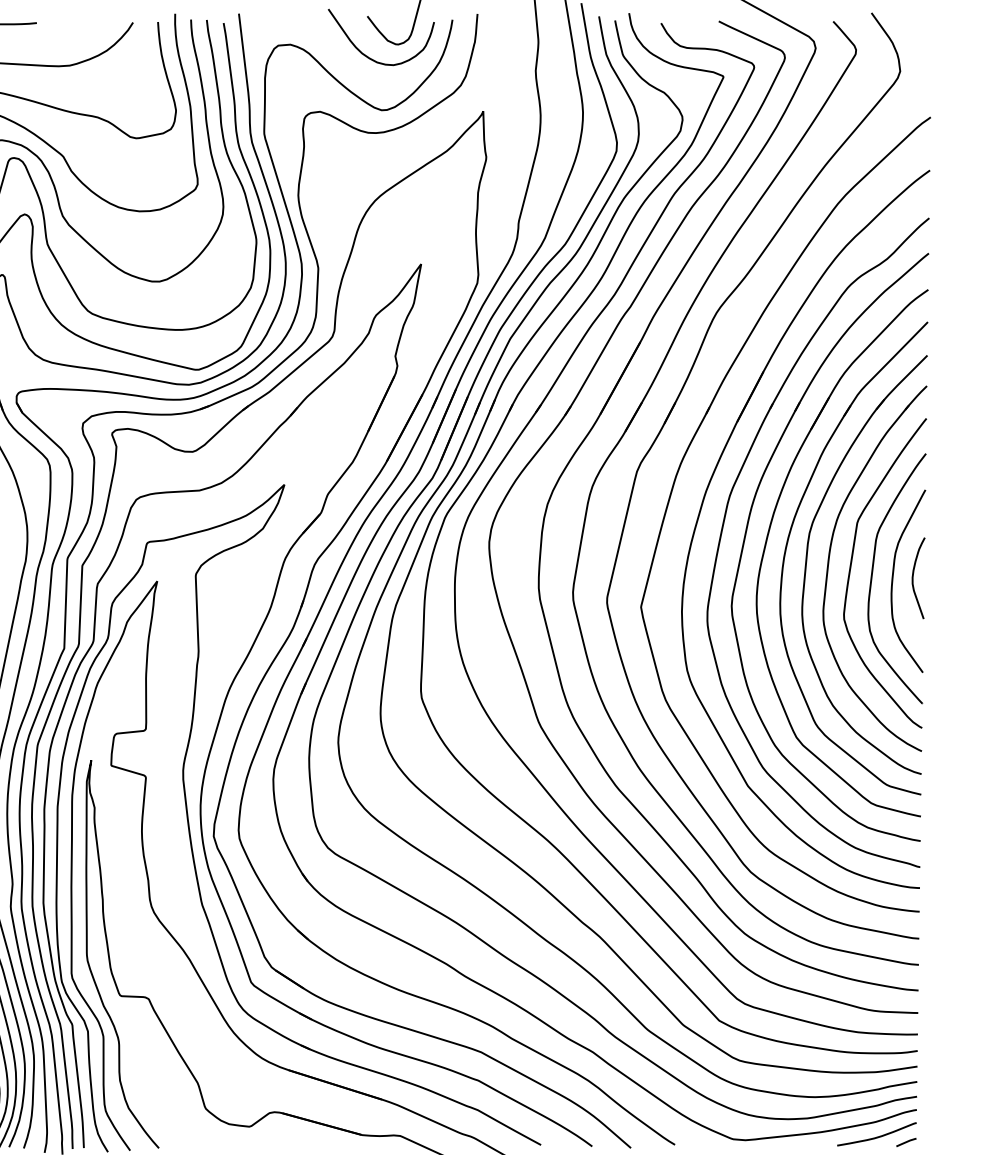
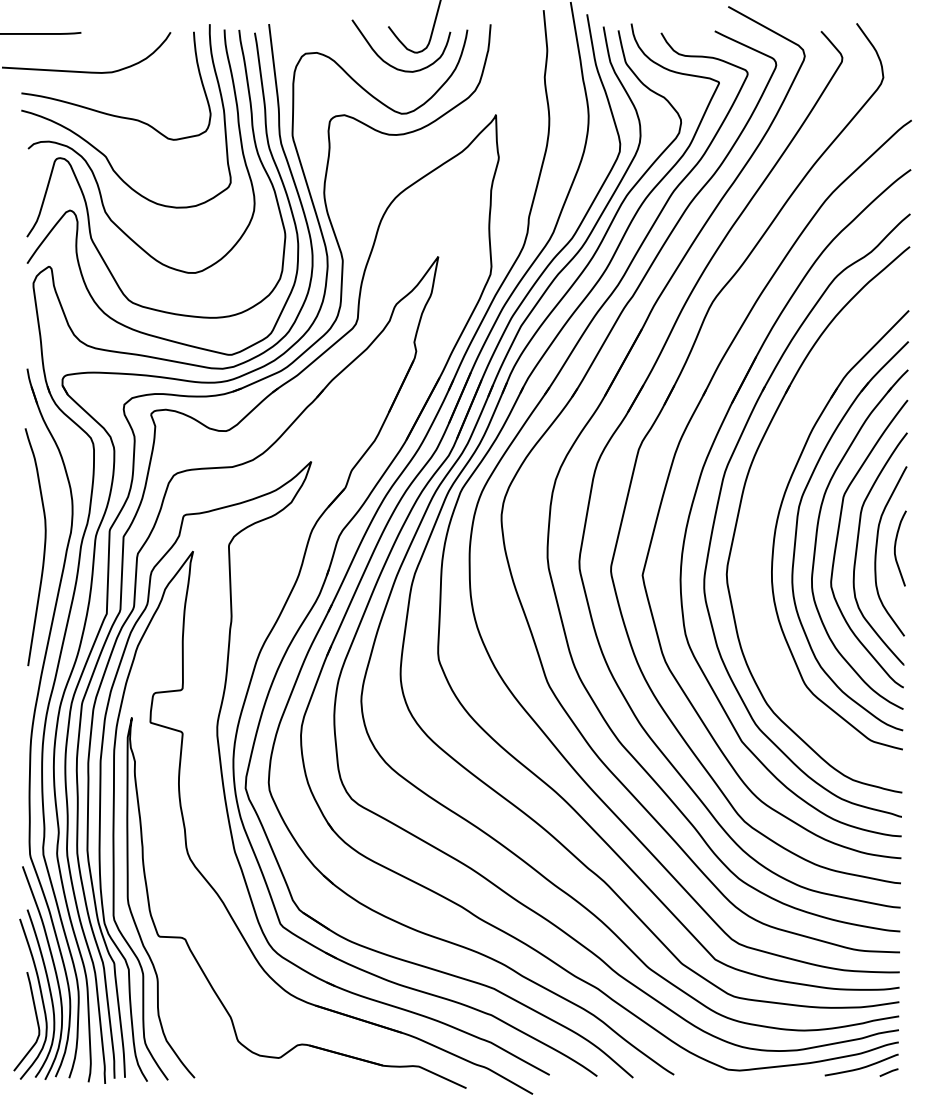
part: (770, 531) -> (762, 505), removed

